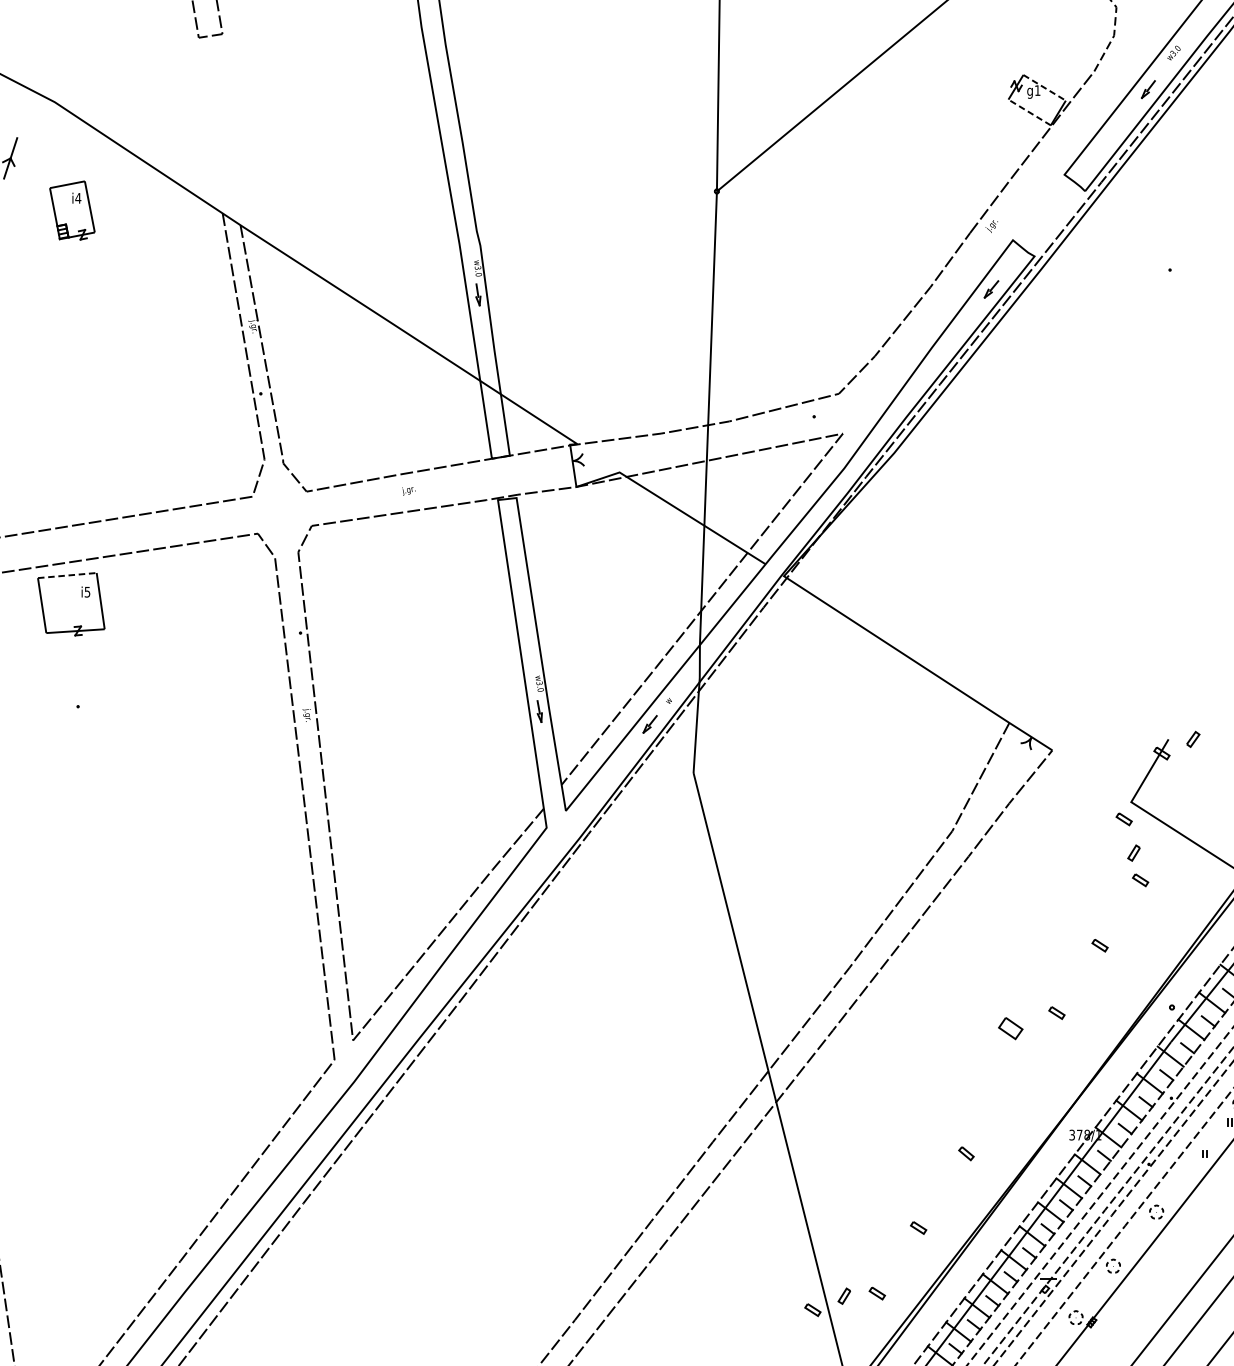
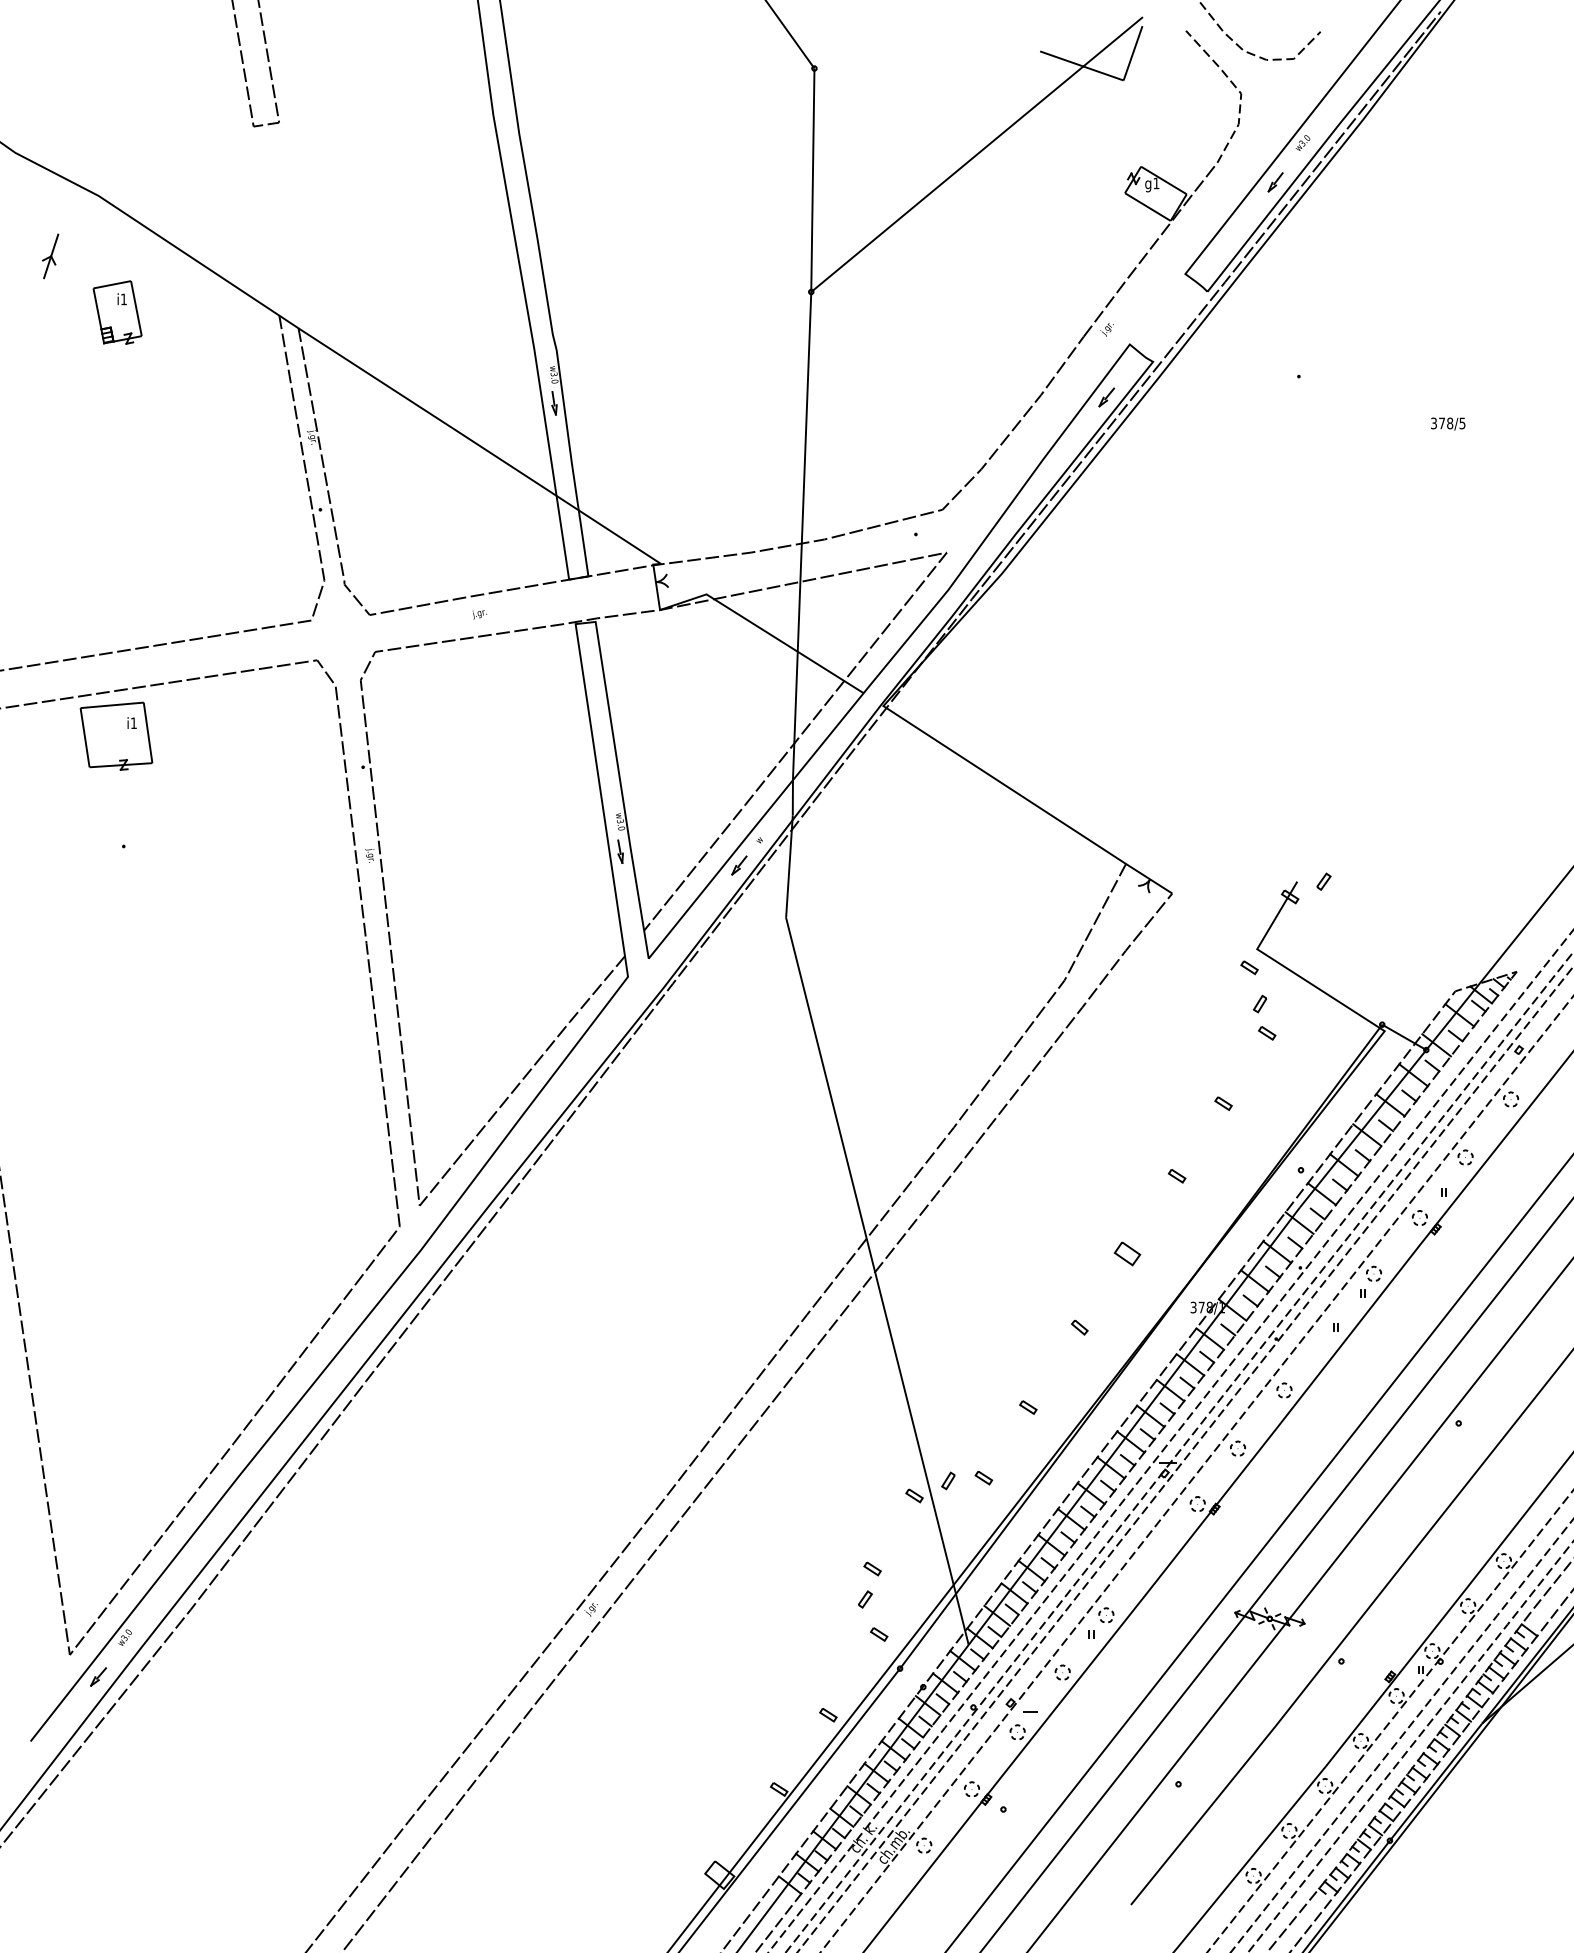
line: (1044, 87) -> (1163, 180), dashed -> solid
line: (1029, 112) -> (1147, 207), dashed -> solid
text: (77, 198) -> (123, 299), i4 -> i1
line: (67, 575) -> (112, 705), dashed -> solid
text: (87, 592) -> (133, 723), i5 -> i1
part: (1010, 1028) -> (1127, 1253), moved

